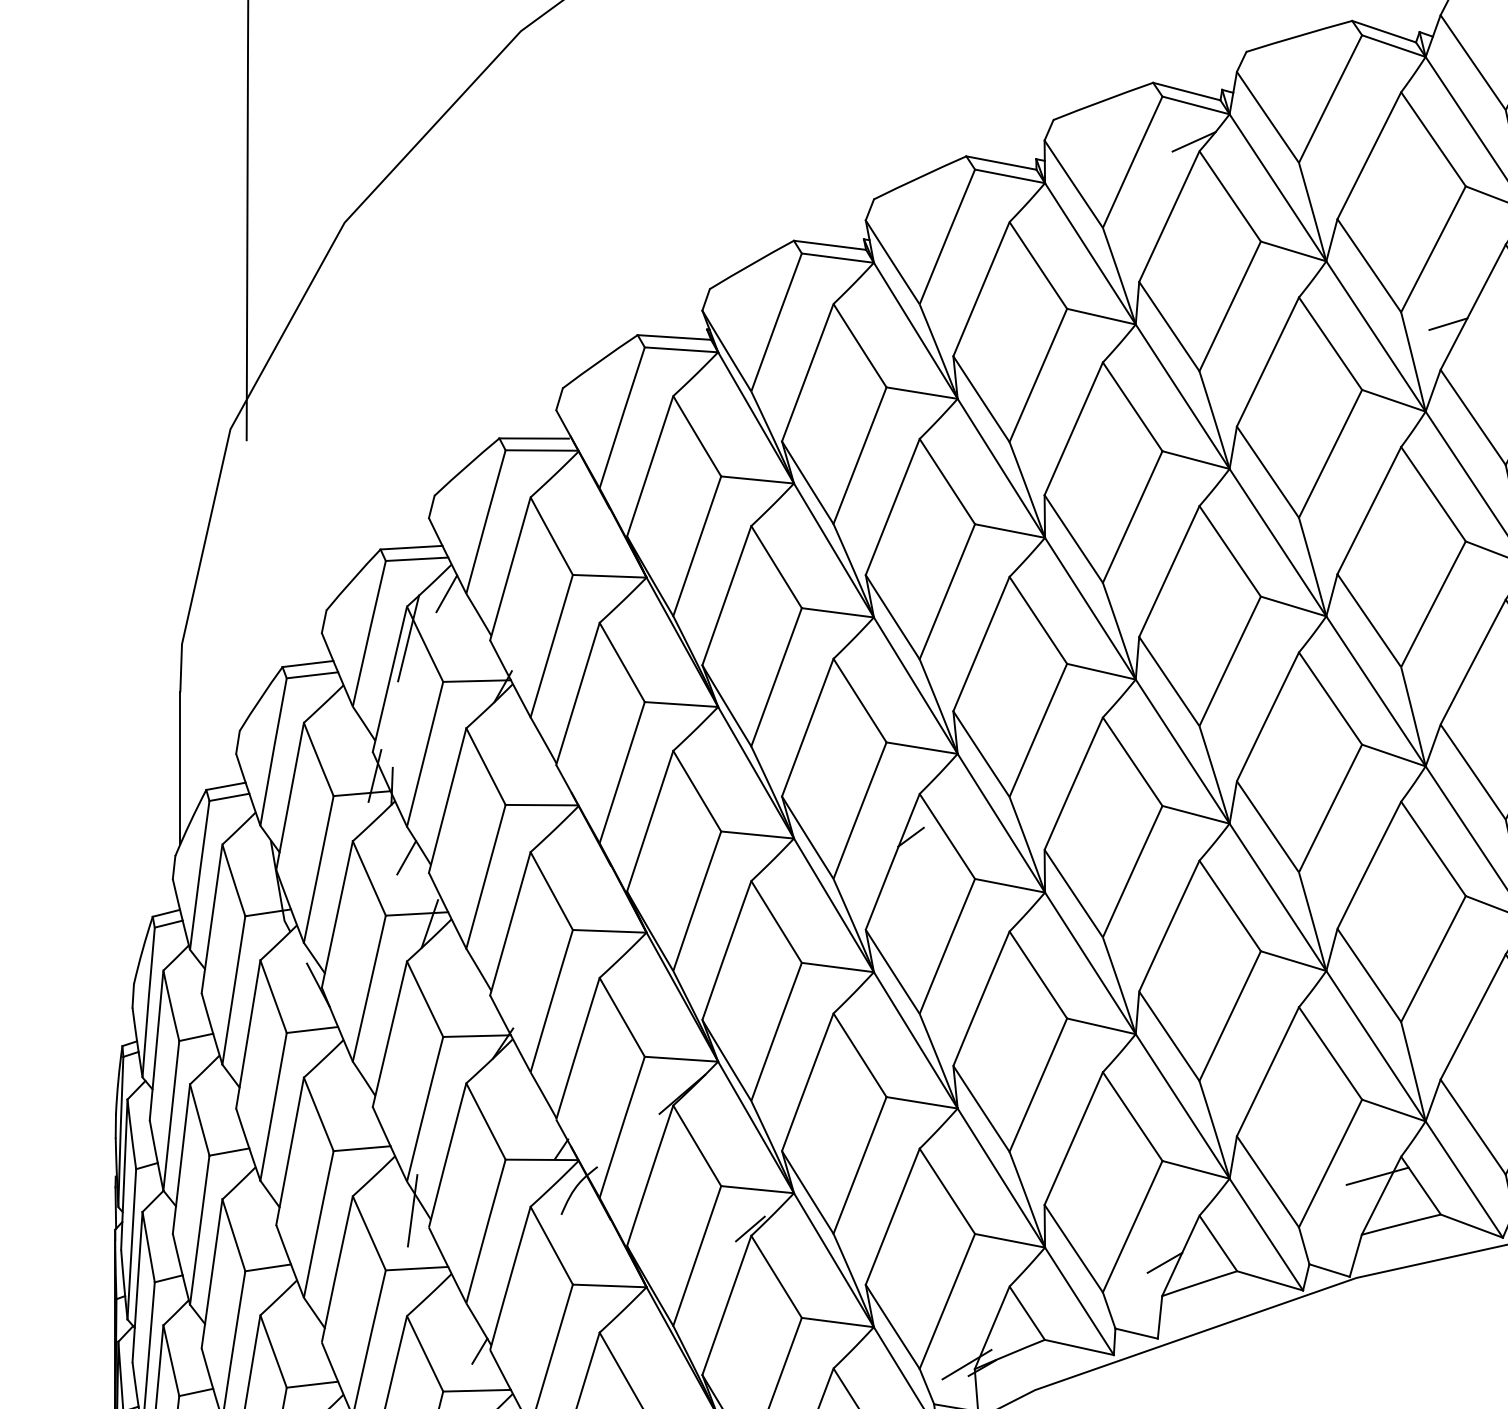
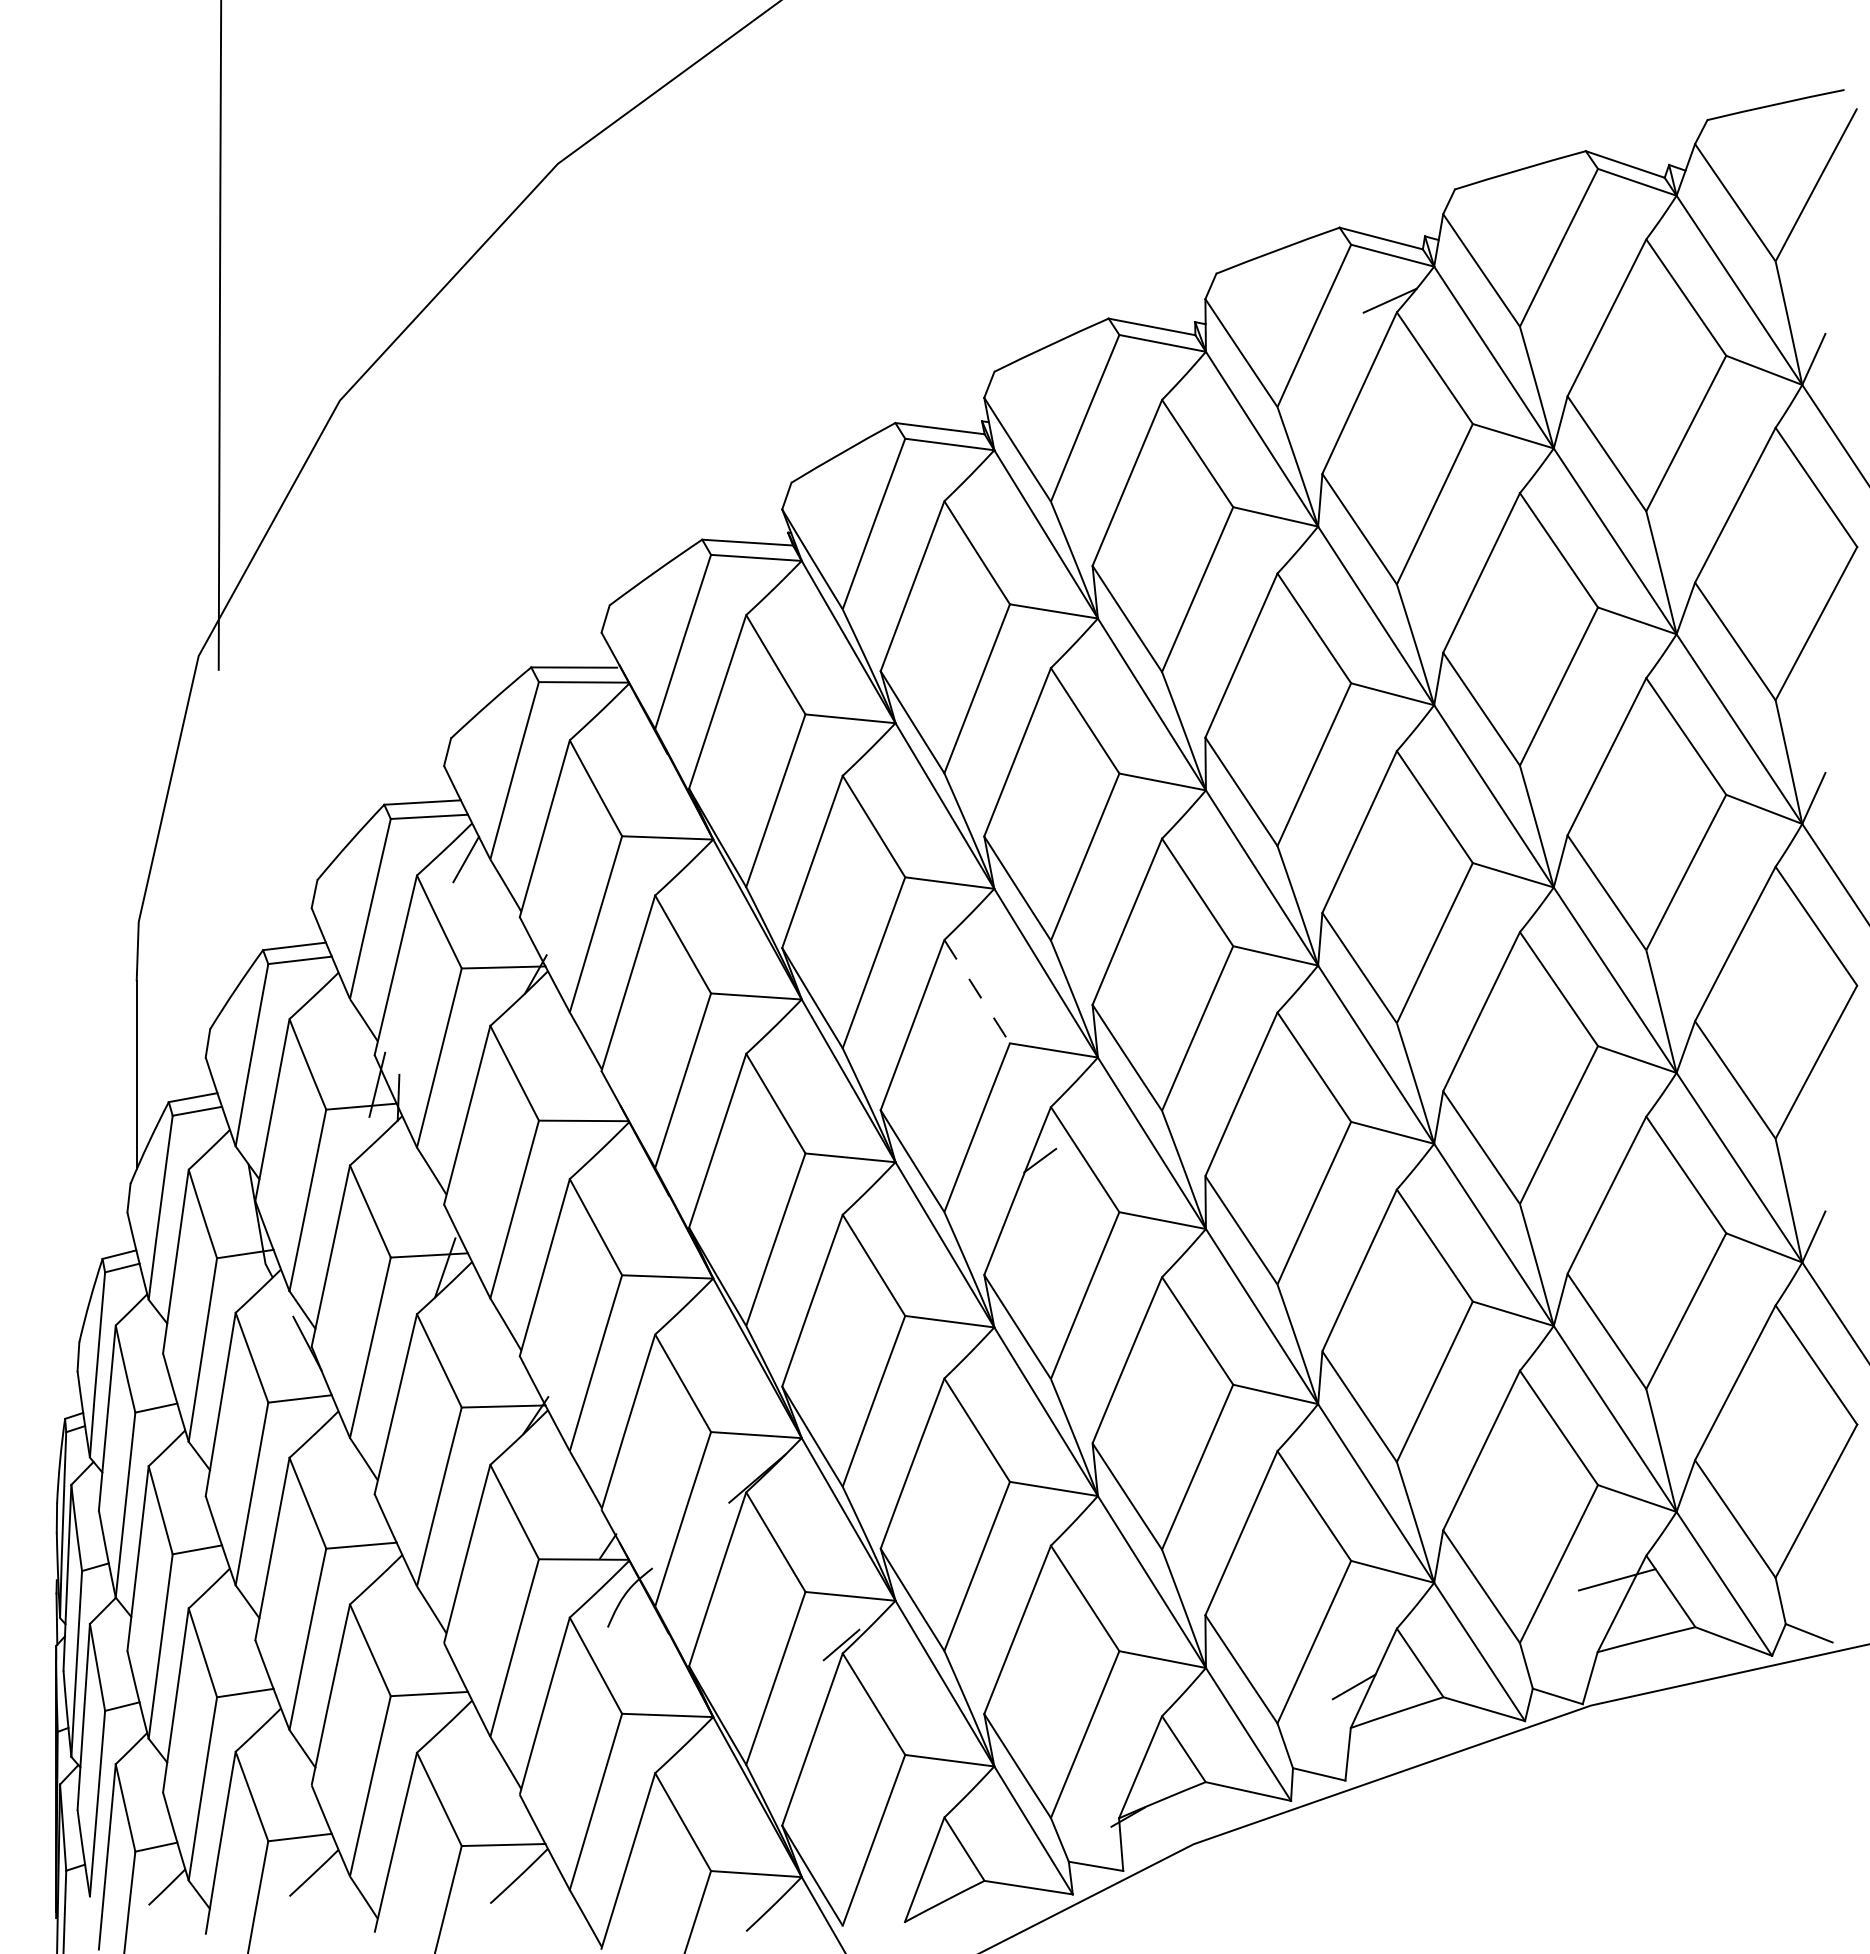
line: (1448, 324) -> (1704, 526), removed
line: (408, 638) -> (418, 914), removed
line: (860, 701) -> (977, 992), solid -> dashed
line: (406, 857) -> (416, 1185), removed
line: (412, 1210) -> (423, 1622), removed
line: (479, 1350) -> (506, 1795), removed
line: (967, 1364) -> (1109, 1812), removed

